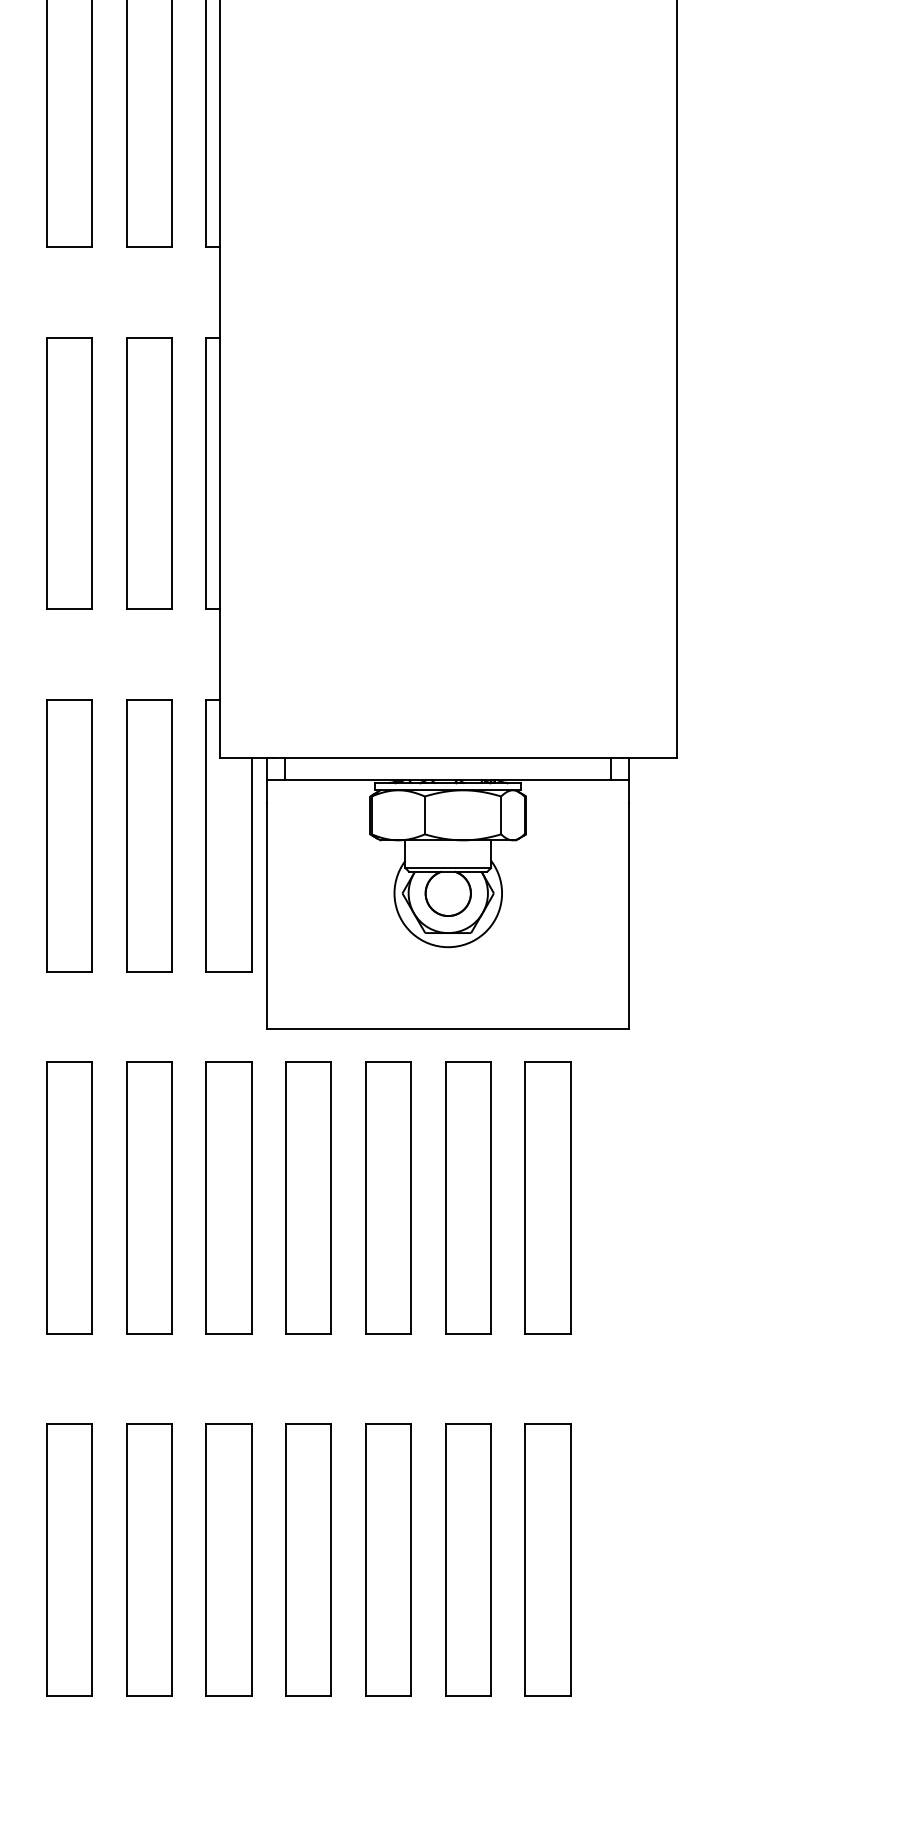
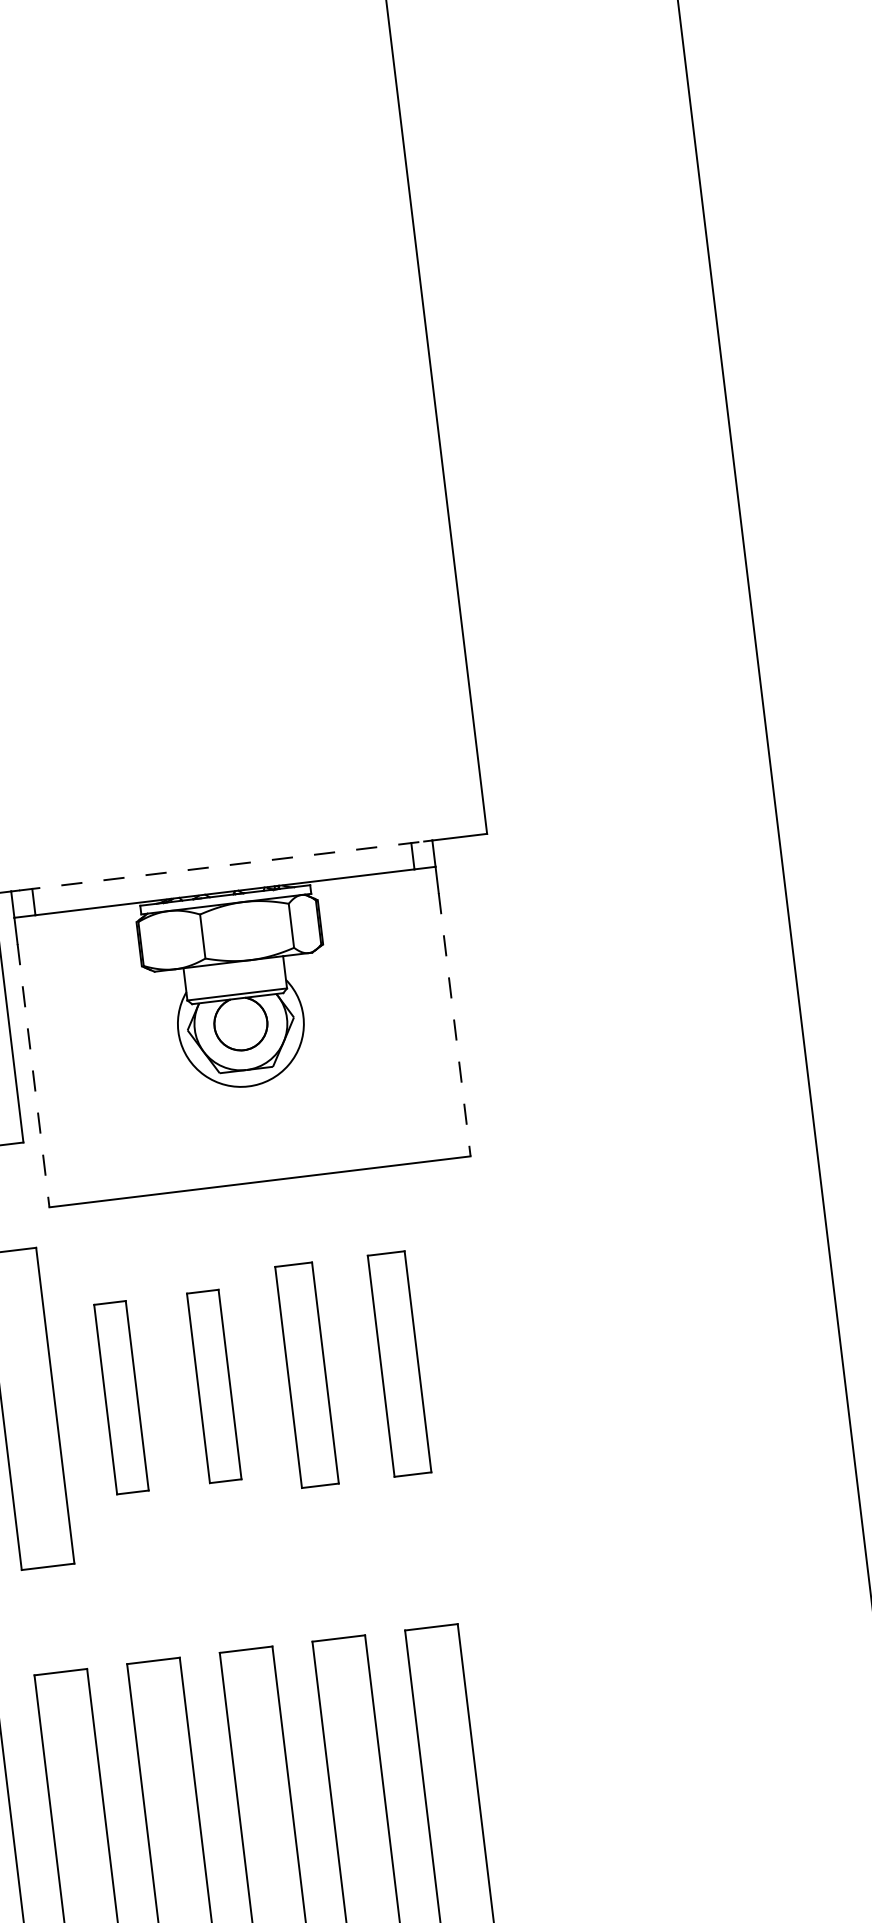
line: (448, 757) -> (222, 865), solid -> dashed
line: (267, 916) -> (33, 1076), solid -> dashed
line: (629, 916) -> (454, 1025), solid -> dashed
part: (308, 1197) -> (121, 1397), size x0.6
part: (388, 1197) -> (214, 1385), size x0.6
part: (468, 1197) -> (307, 1374), size x0.7
part: (547, 1197) -> (399, 1363), size x0.7

